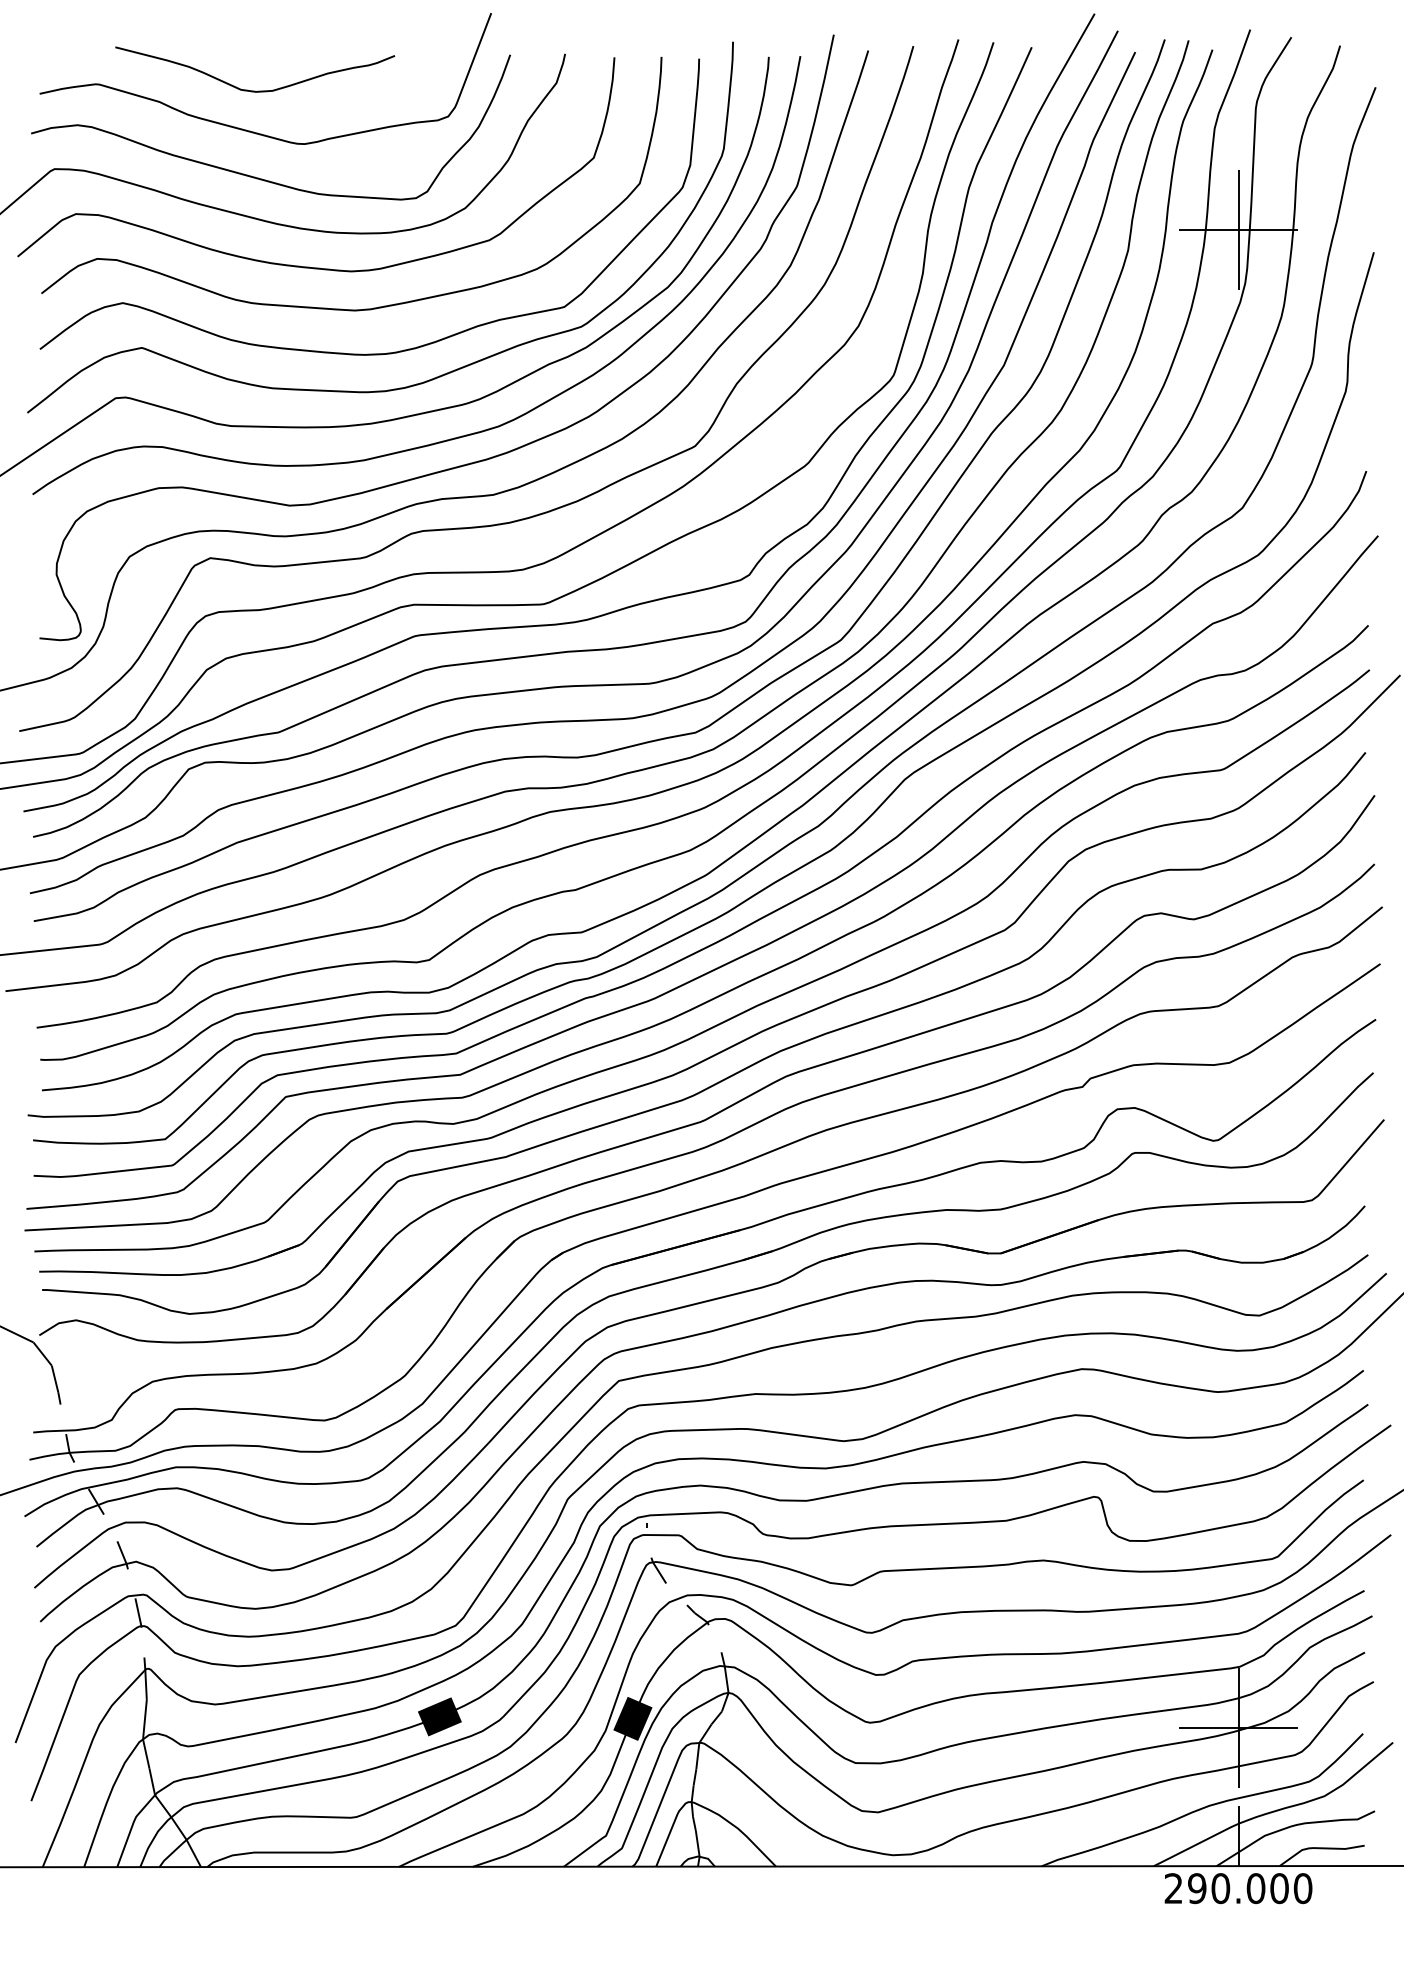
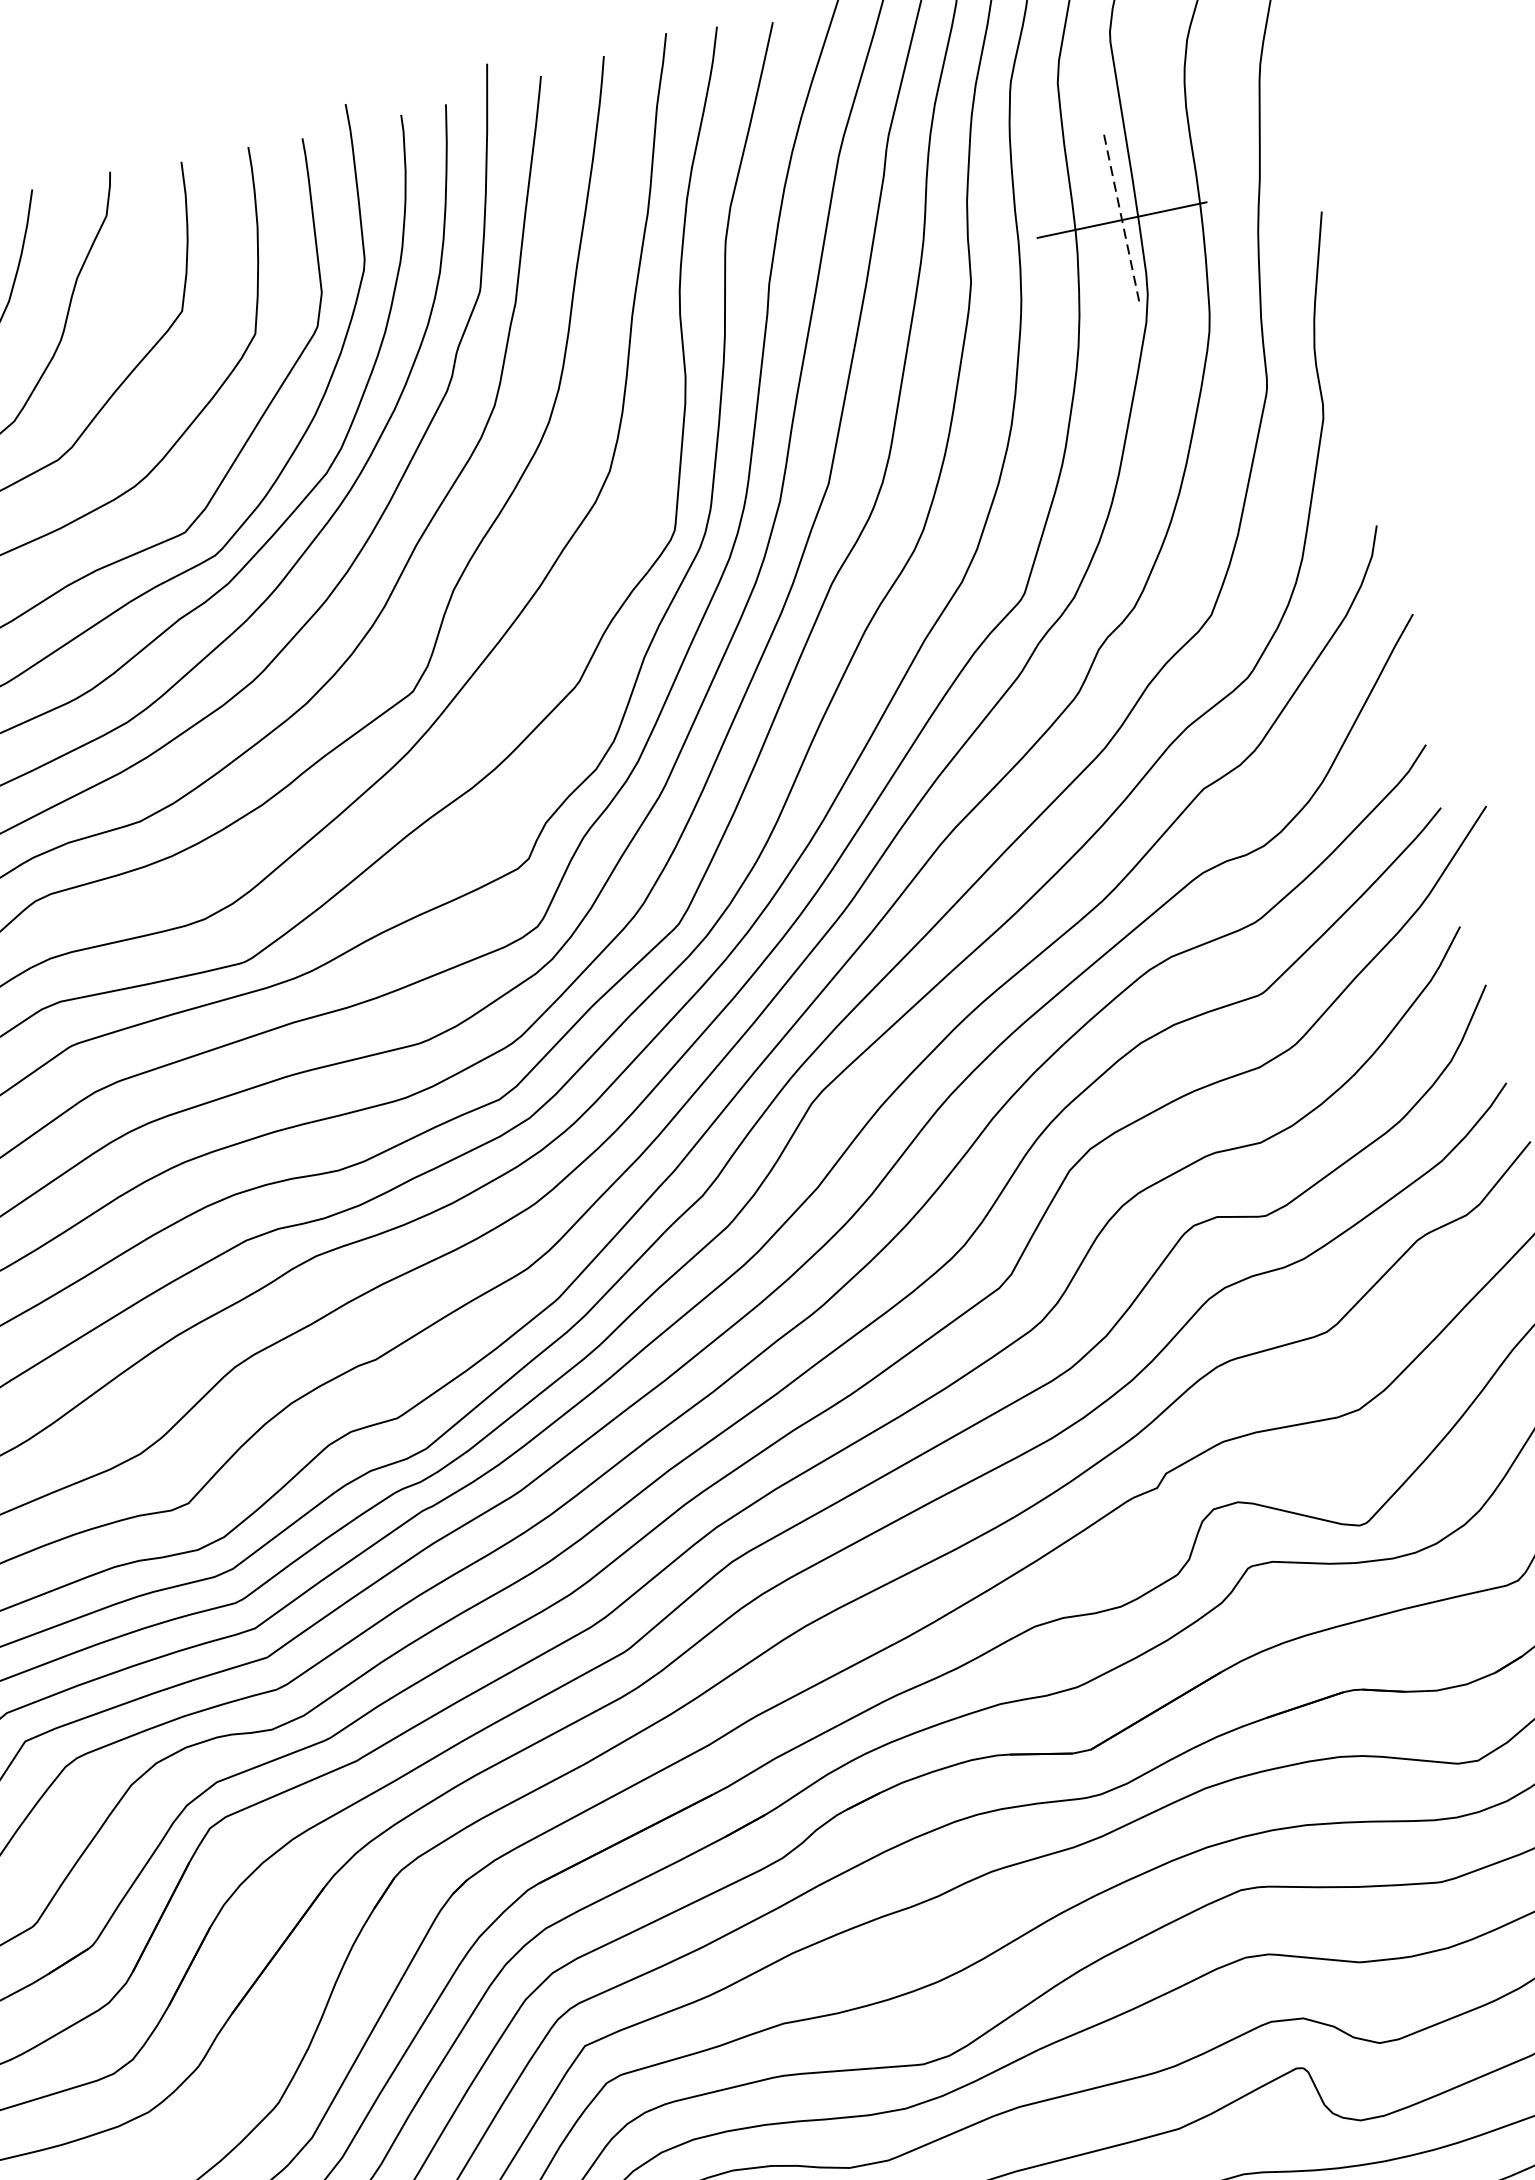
line: (1238, 229) -> (1122, 219), solid -> dashed

